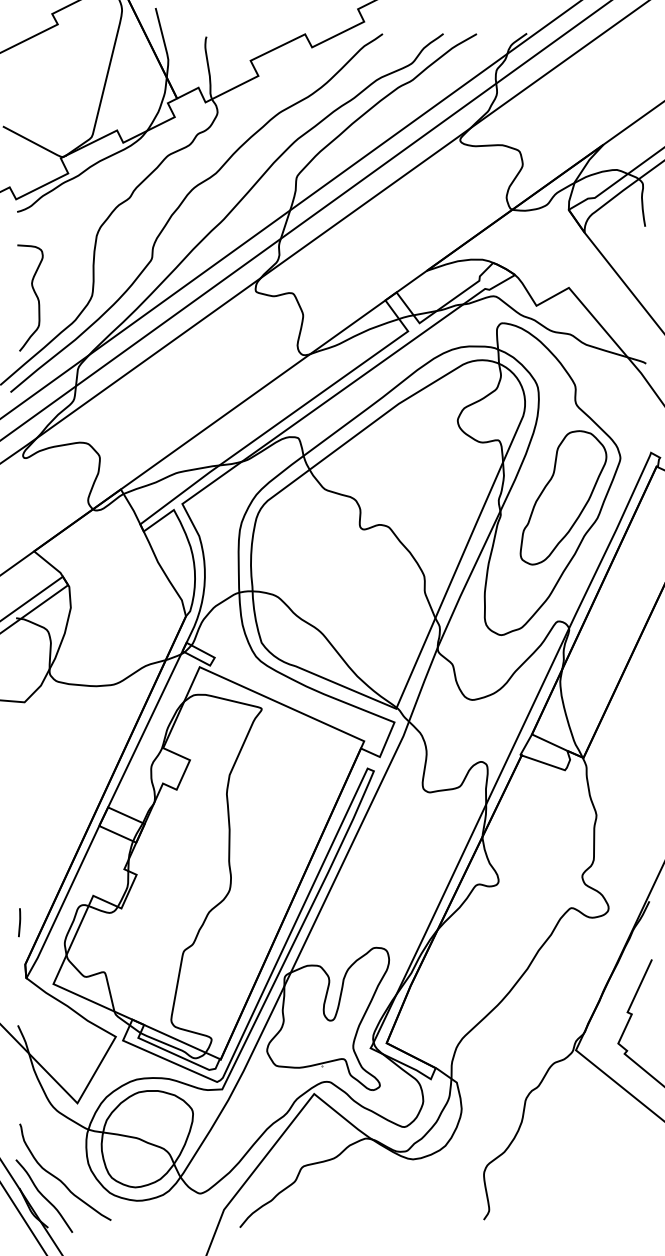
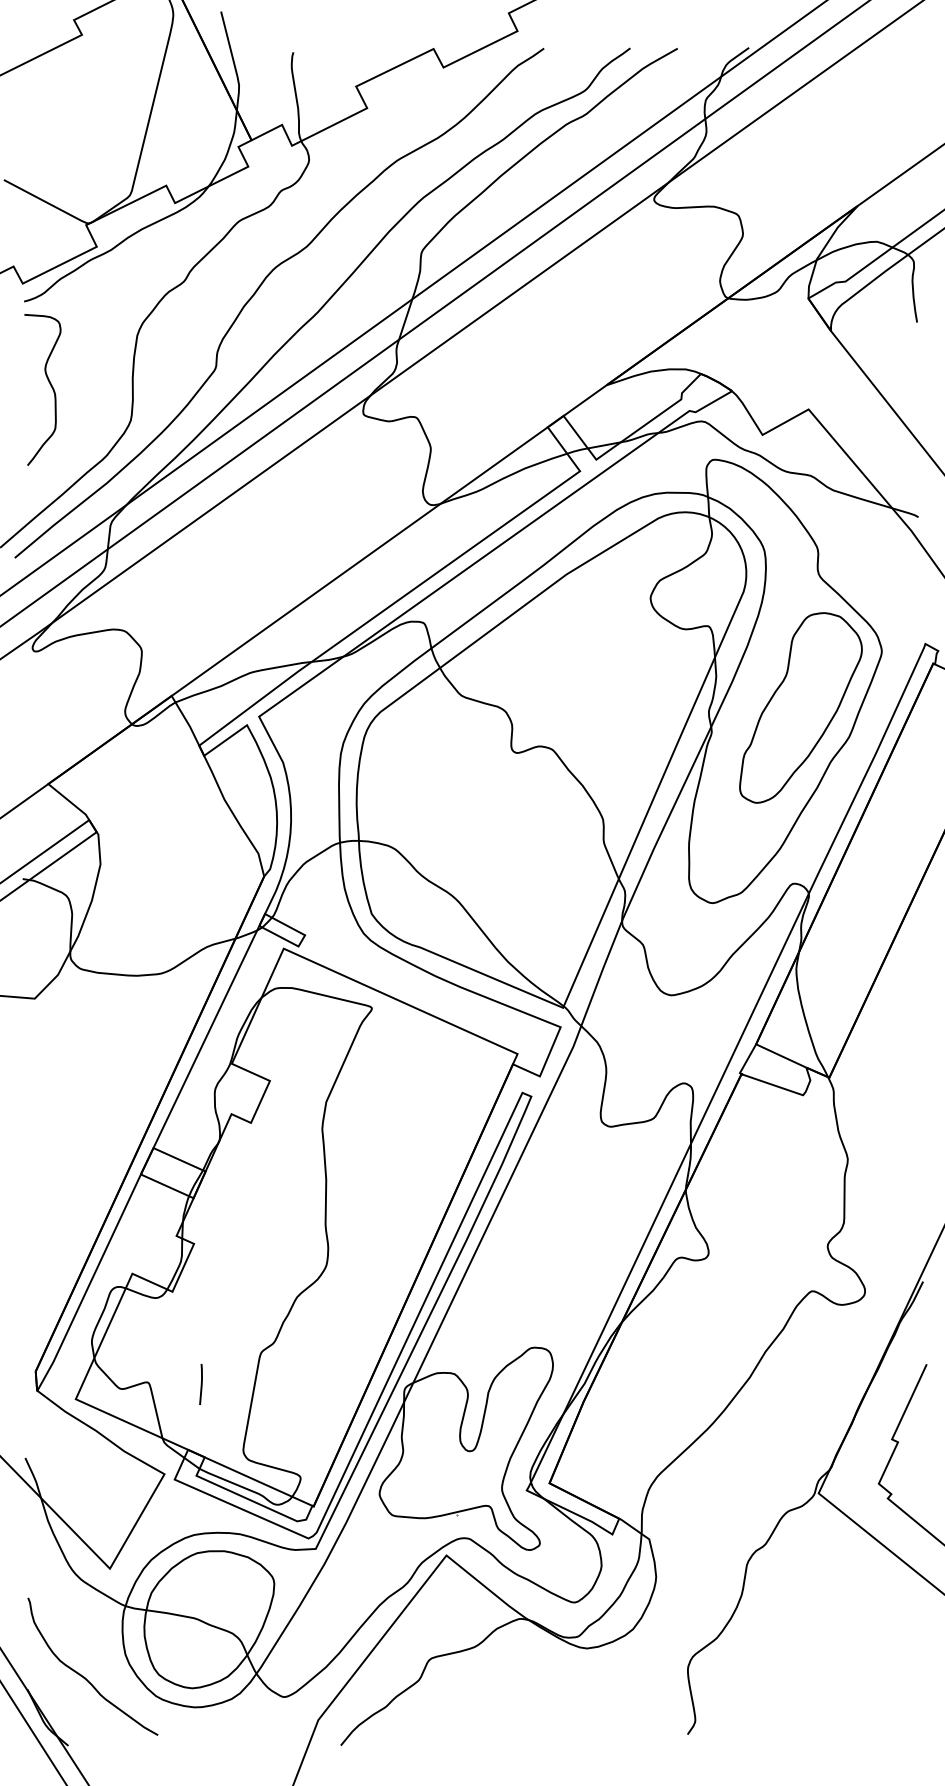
curve: (35, 295) -> (50, 386), moved
line: (19, 922) -> (200, 1384), moved
curve: (43, 1195) -> (61, 1699), removed

